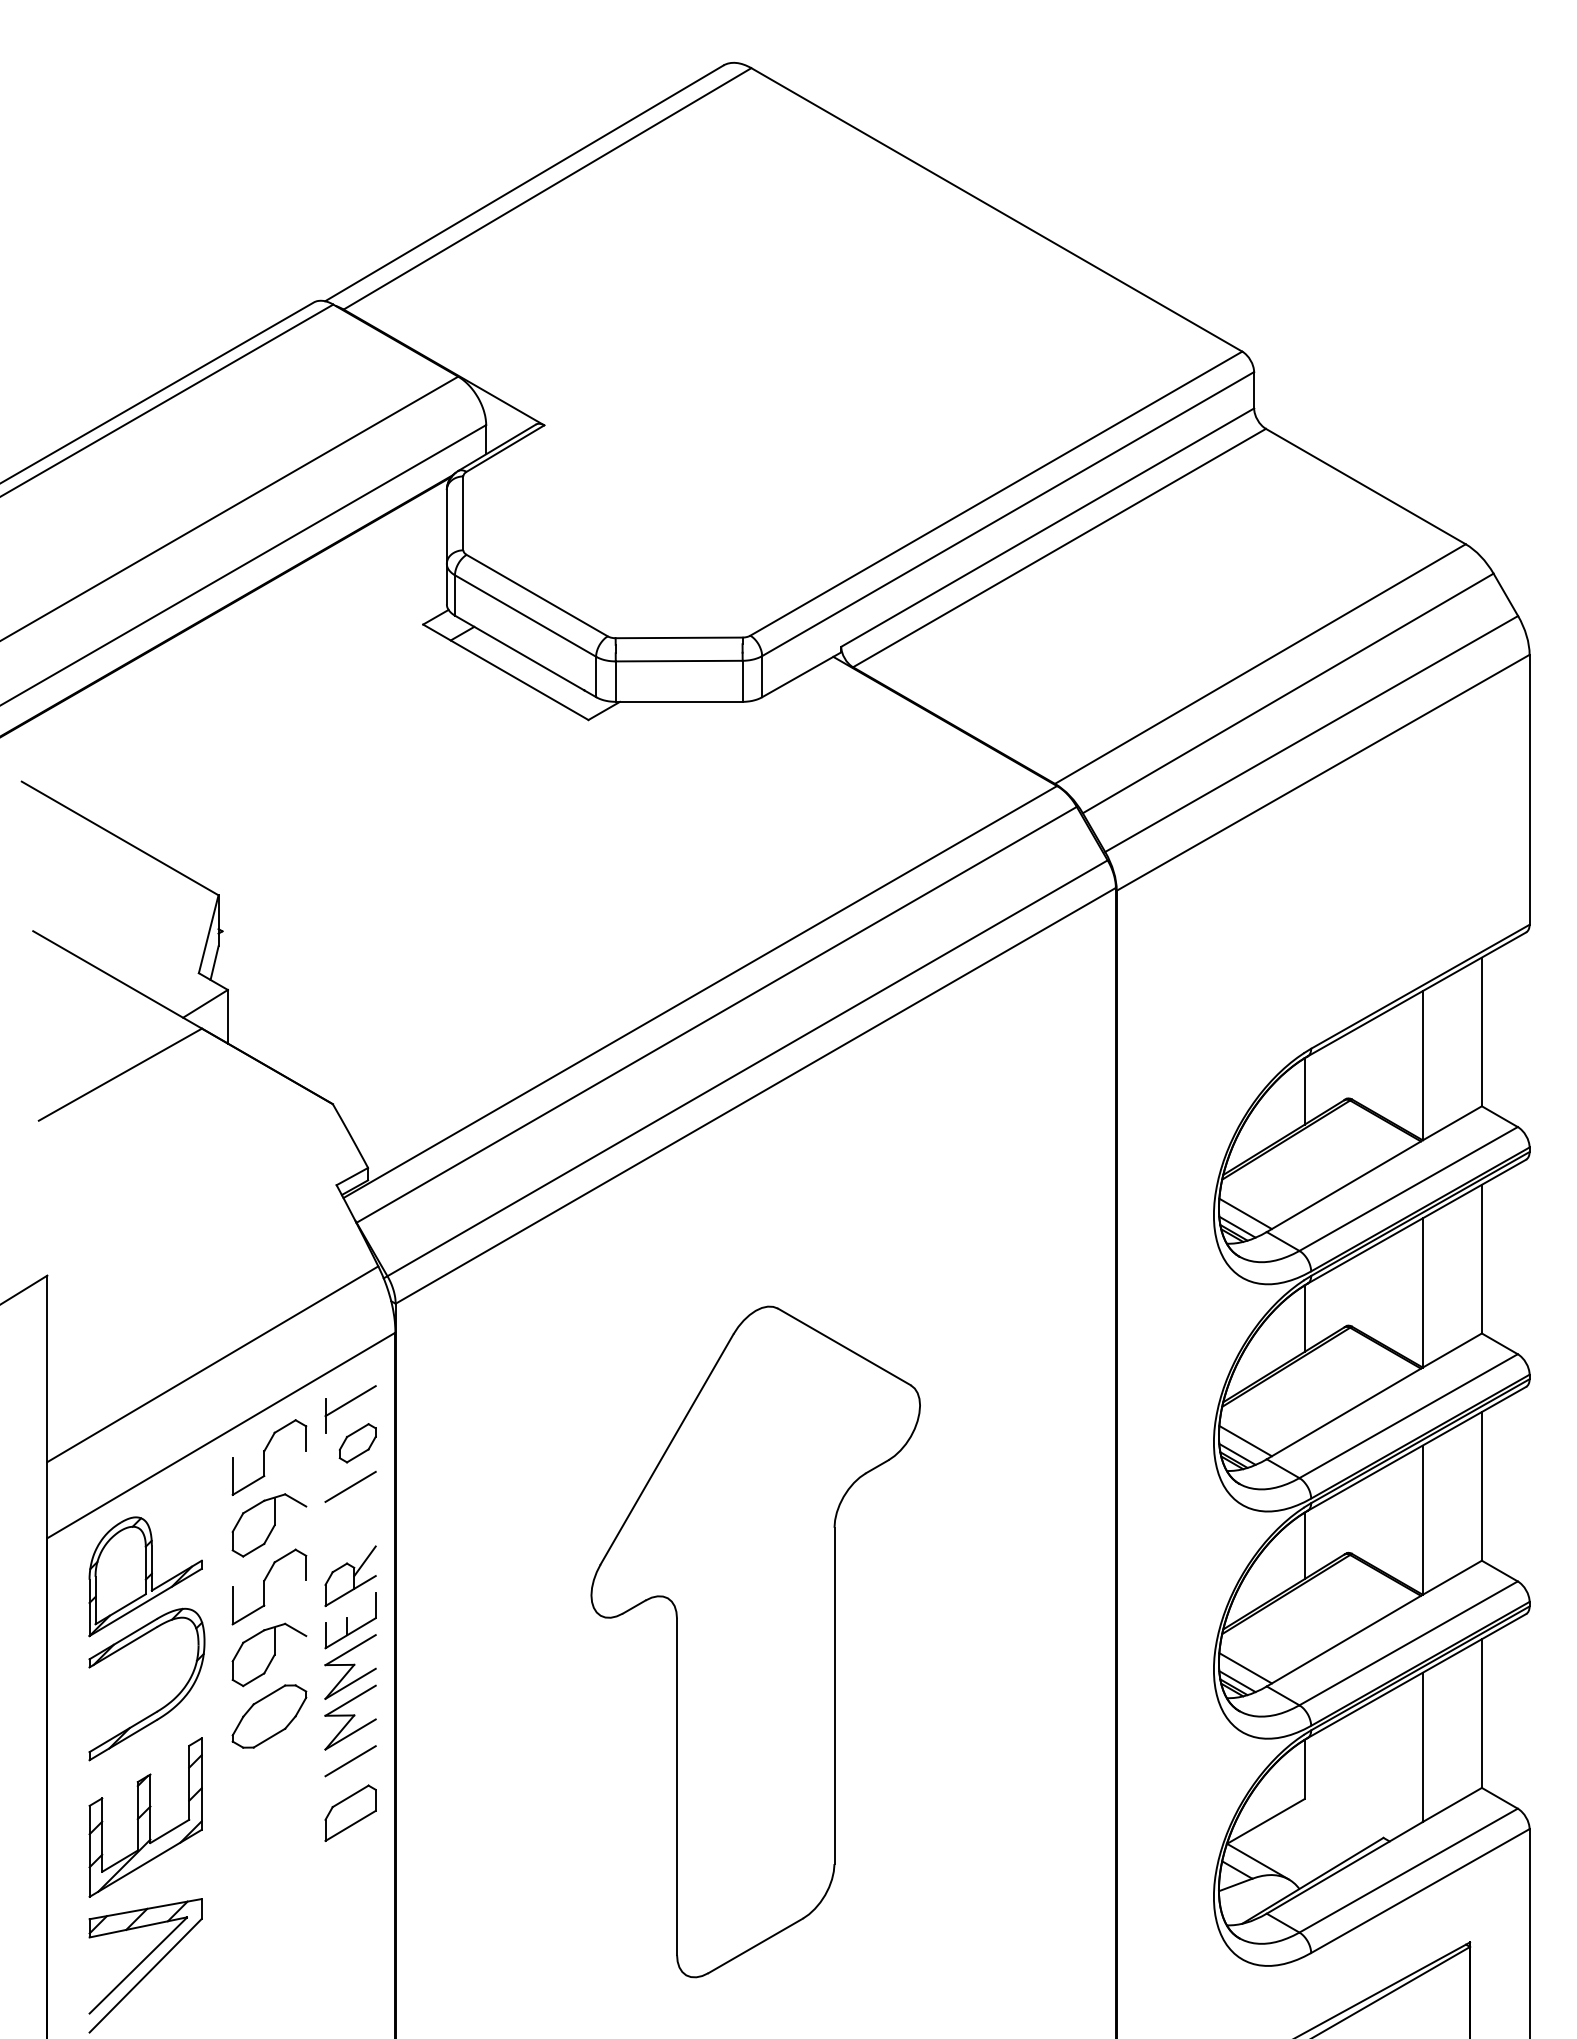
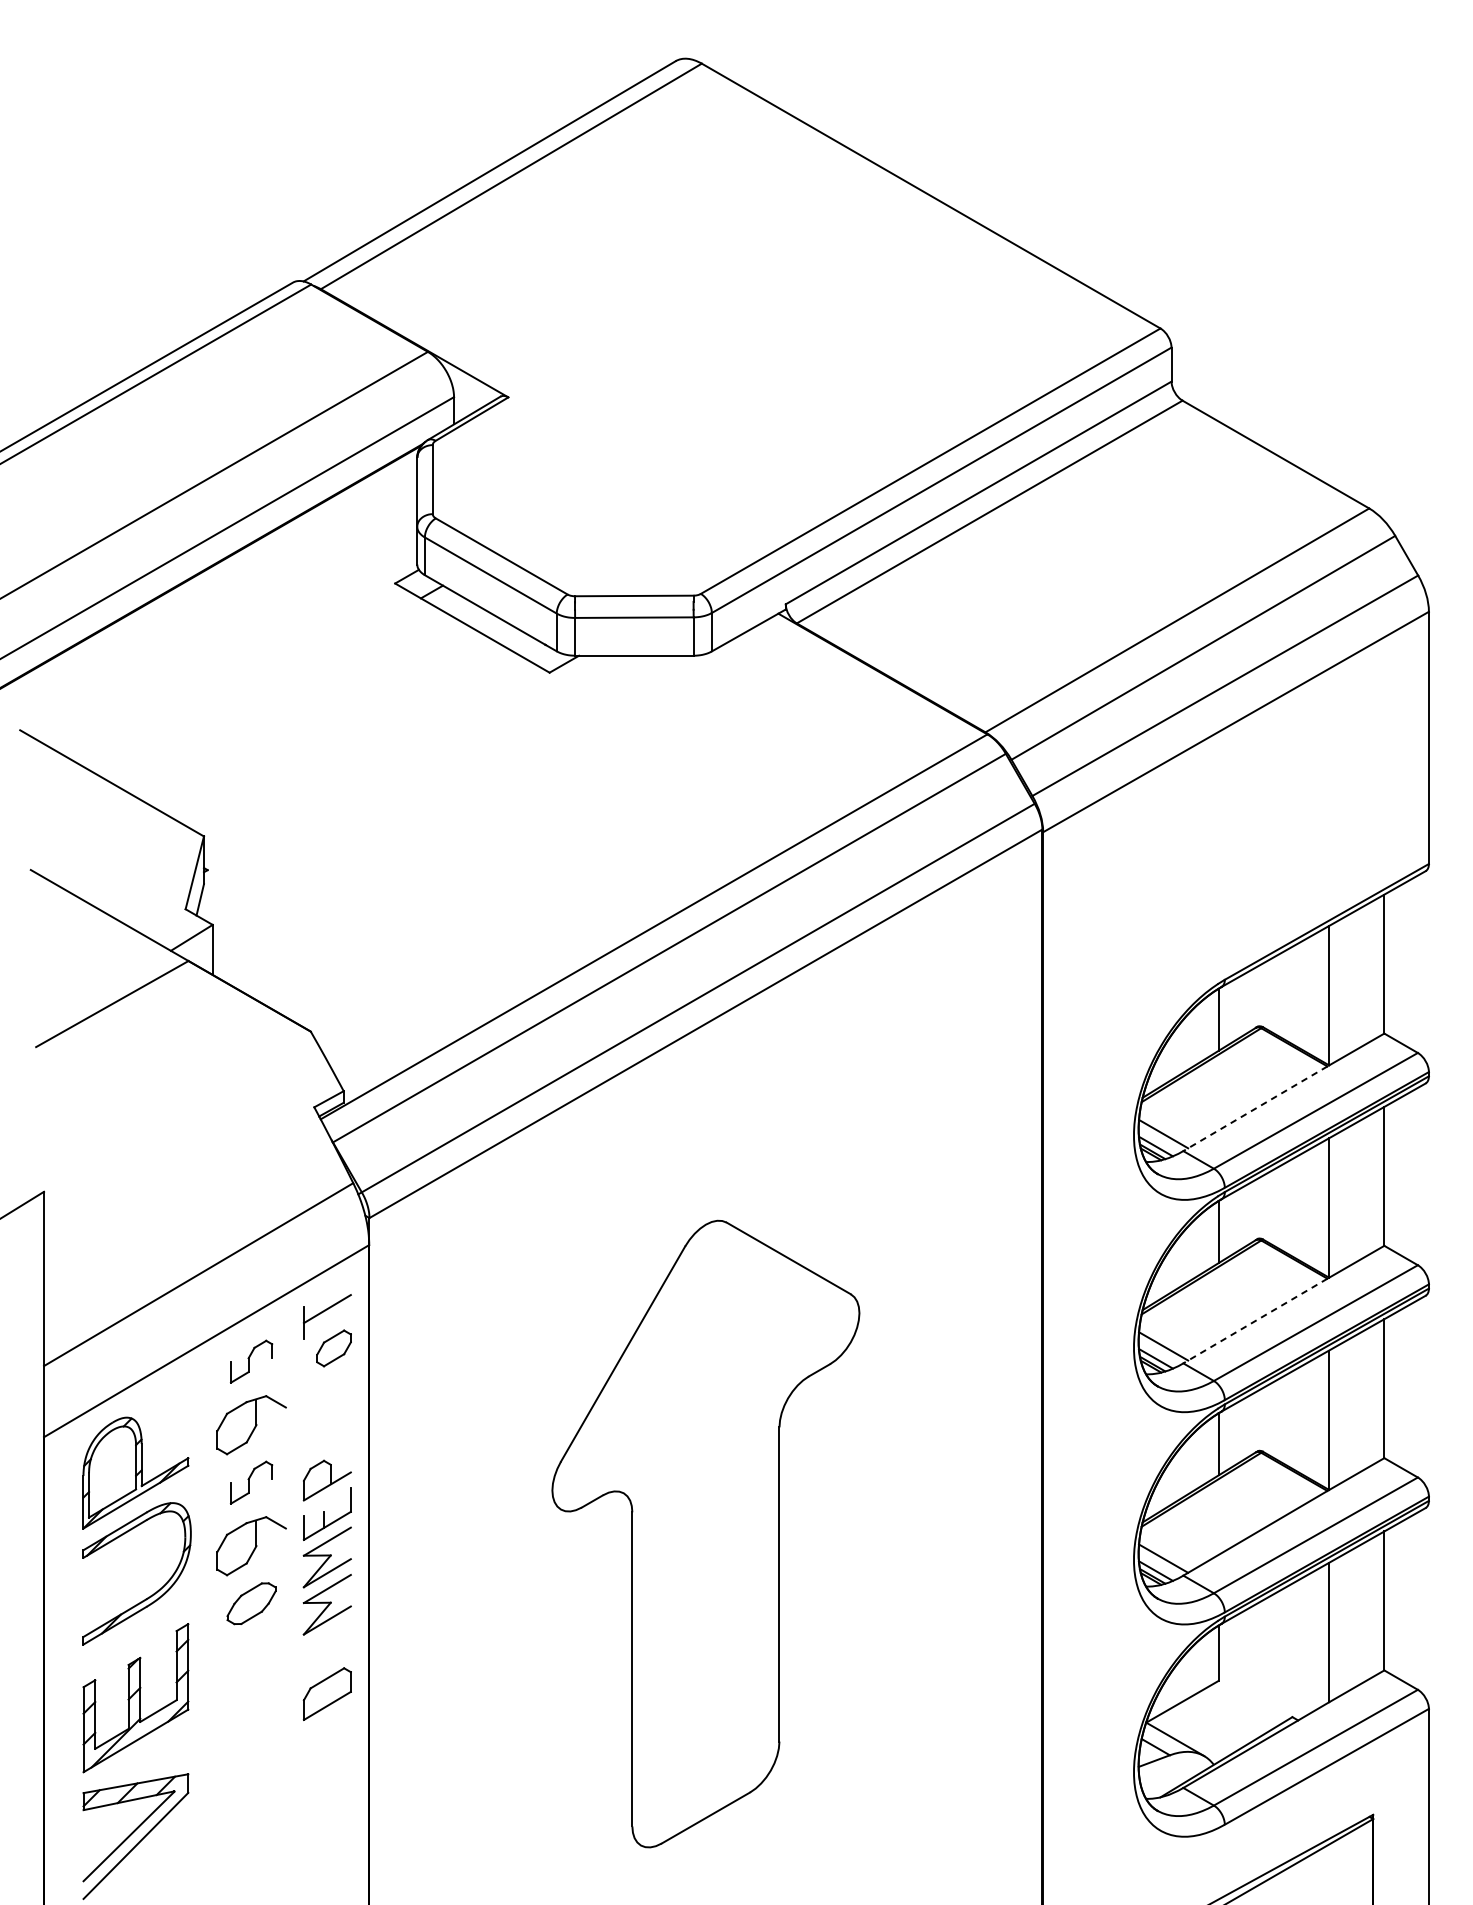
line: (1343, 1187) -> (1255, 1109), solid -> dashed
line: (1343, 1414) -> (1255, 1321), solid -> dashed
part: (269, 1457) -> (251, 1361), size x0.6
line: (350, 1486) -> (327, 1388), removed
line: (364, 1561) -> (340, 1458), removed
part: (269, 1586) -> (251, 1482), size x0.6
part: (269, 1716) -> (251, 1603), size x0.7
line: (350, 1761) -> (327, 1645), removed

